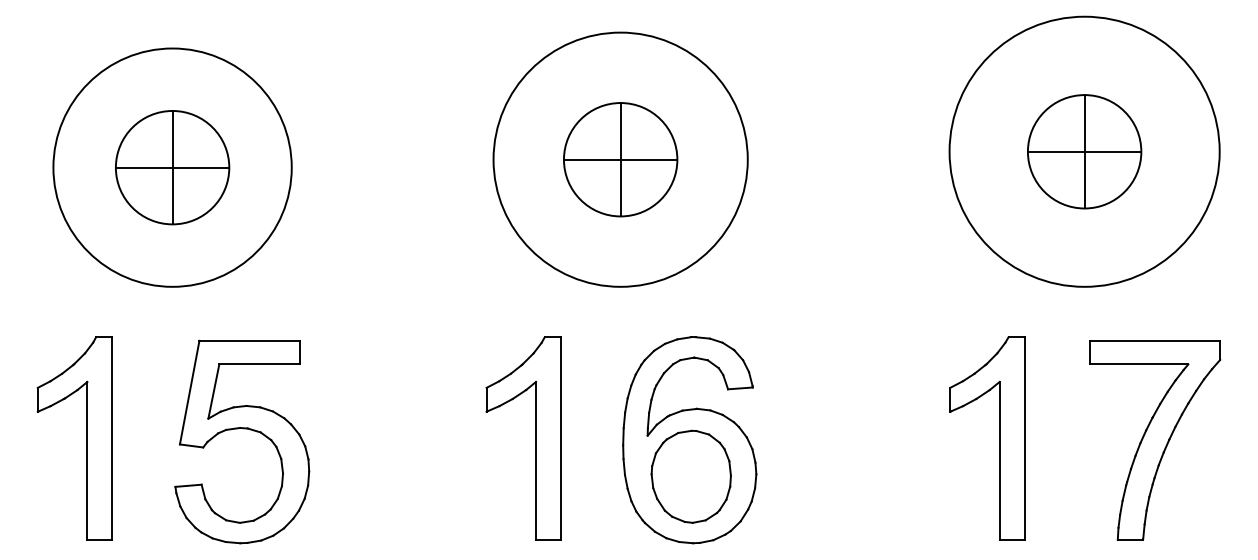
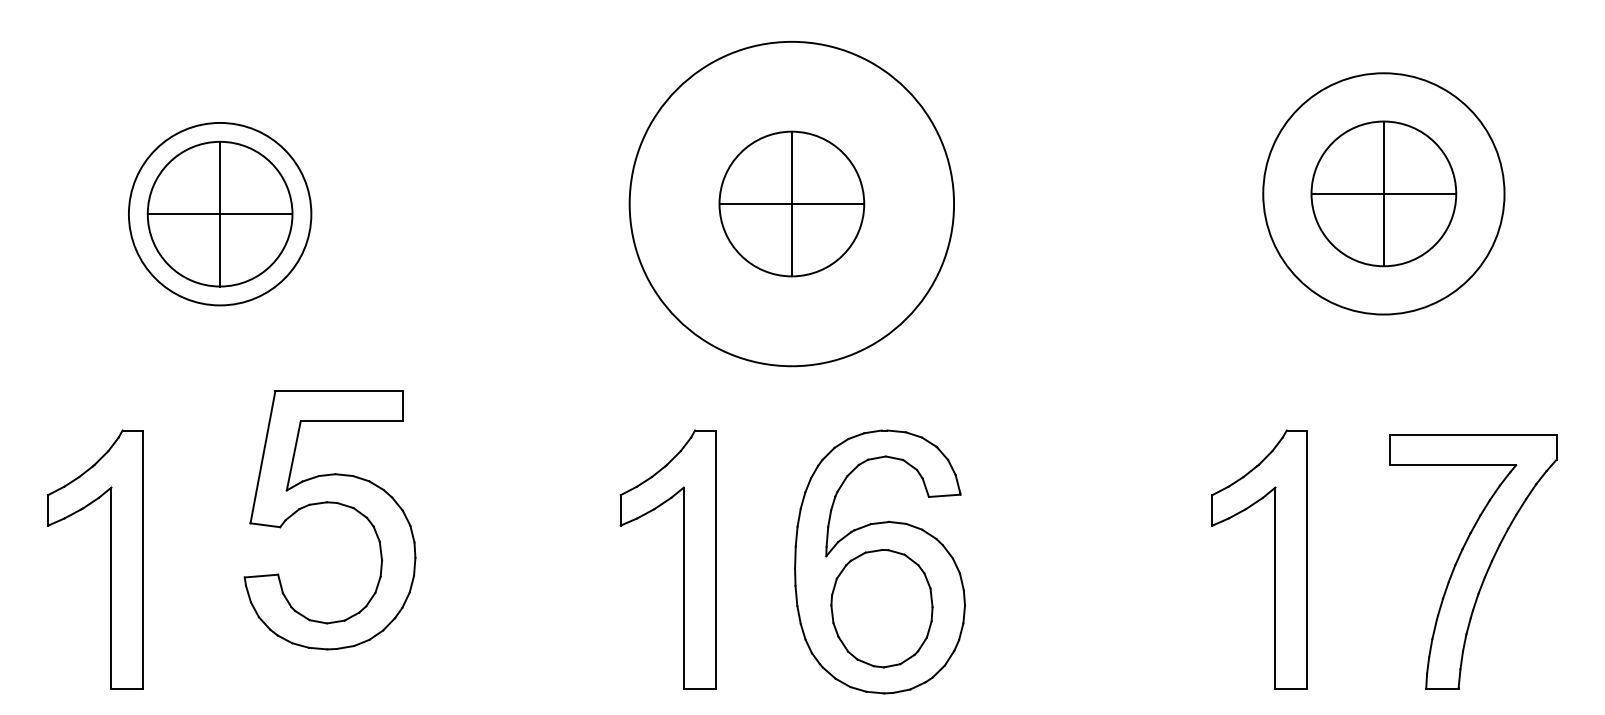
circle: (1084, 151) -> (1383, 193), size x0.7
circle: (172, 167) -> (220, 214), size x0.6
part: (241, 428) -> (329, 503), moved

